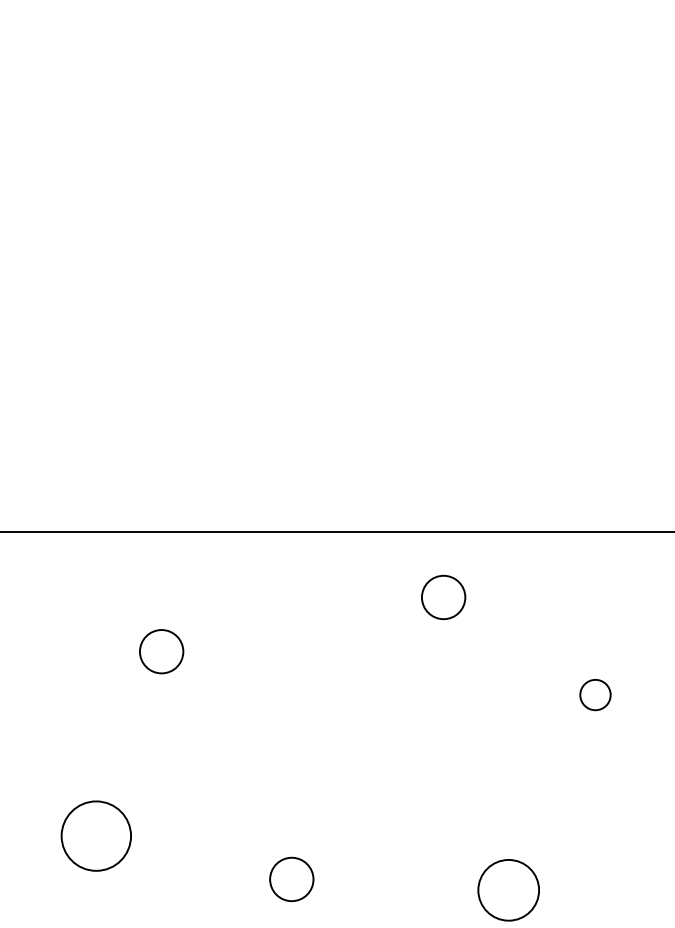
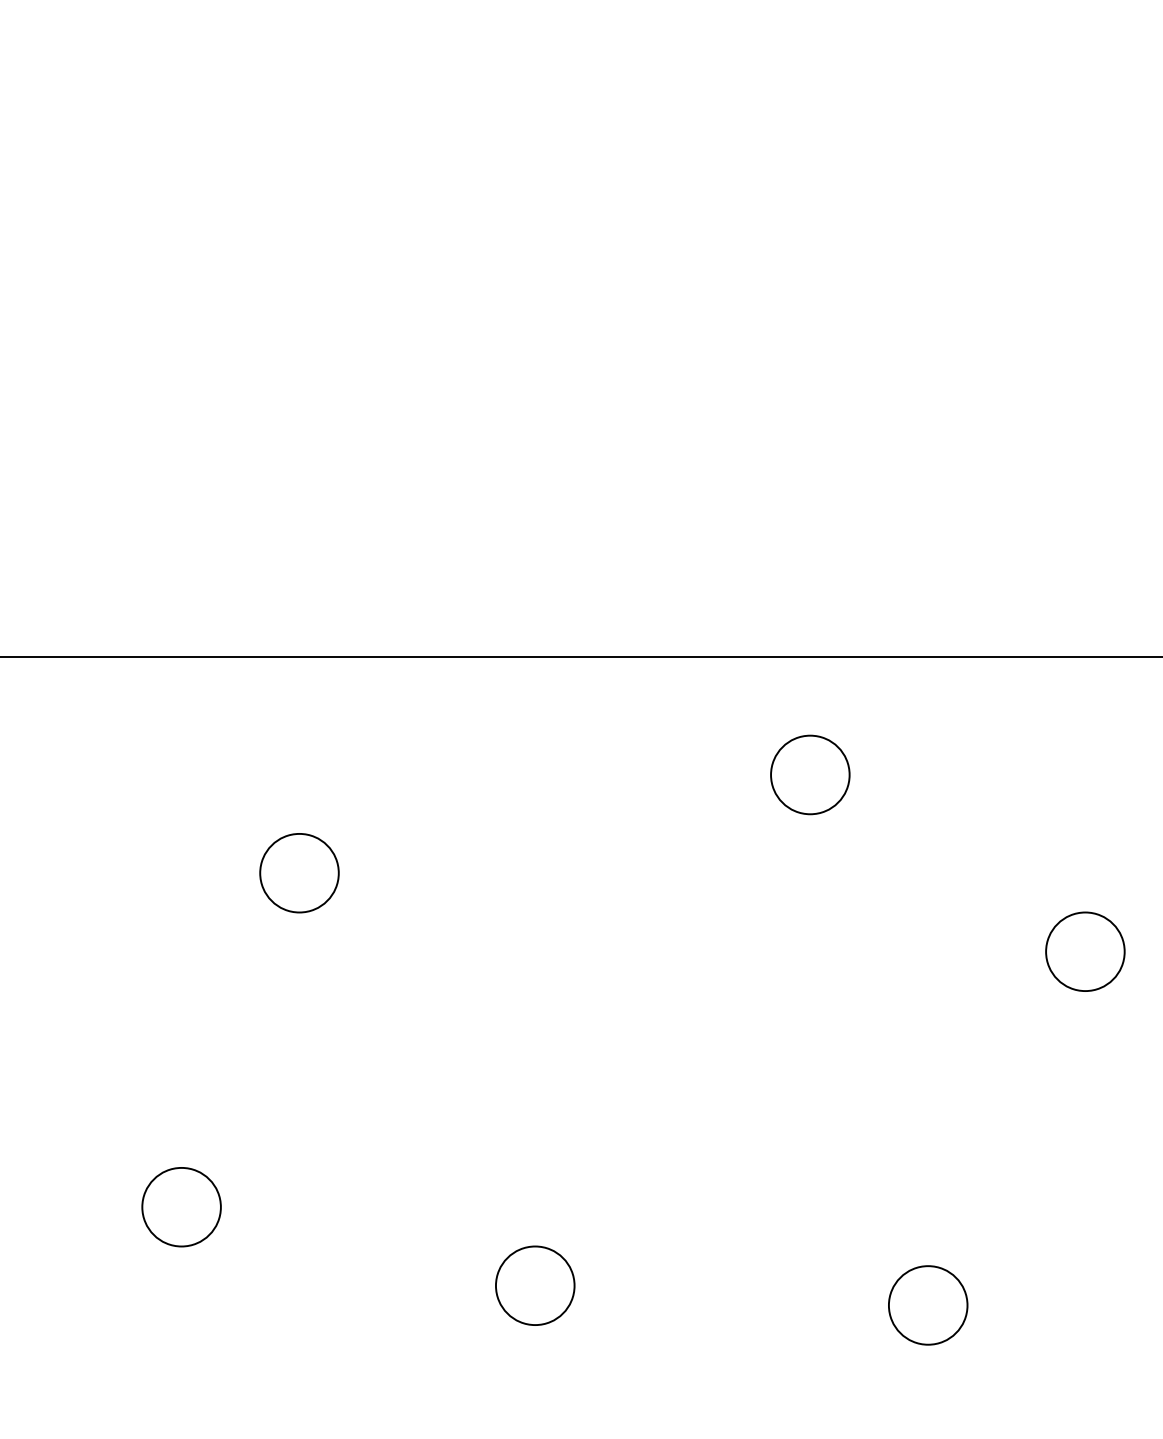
circle: (595, 694) -> (1085, 950), size x1.43
circle: (96, 835) -> (181, 1206), size x0.62
circle: (508, 890) -> (927, 1305), size x0.71

